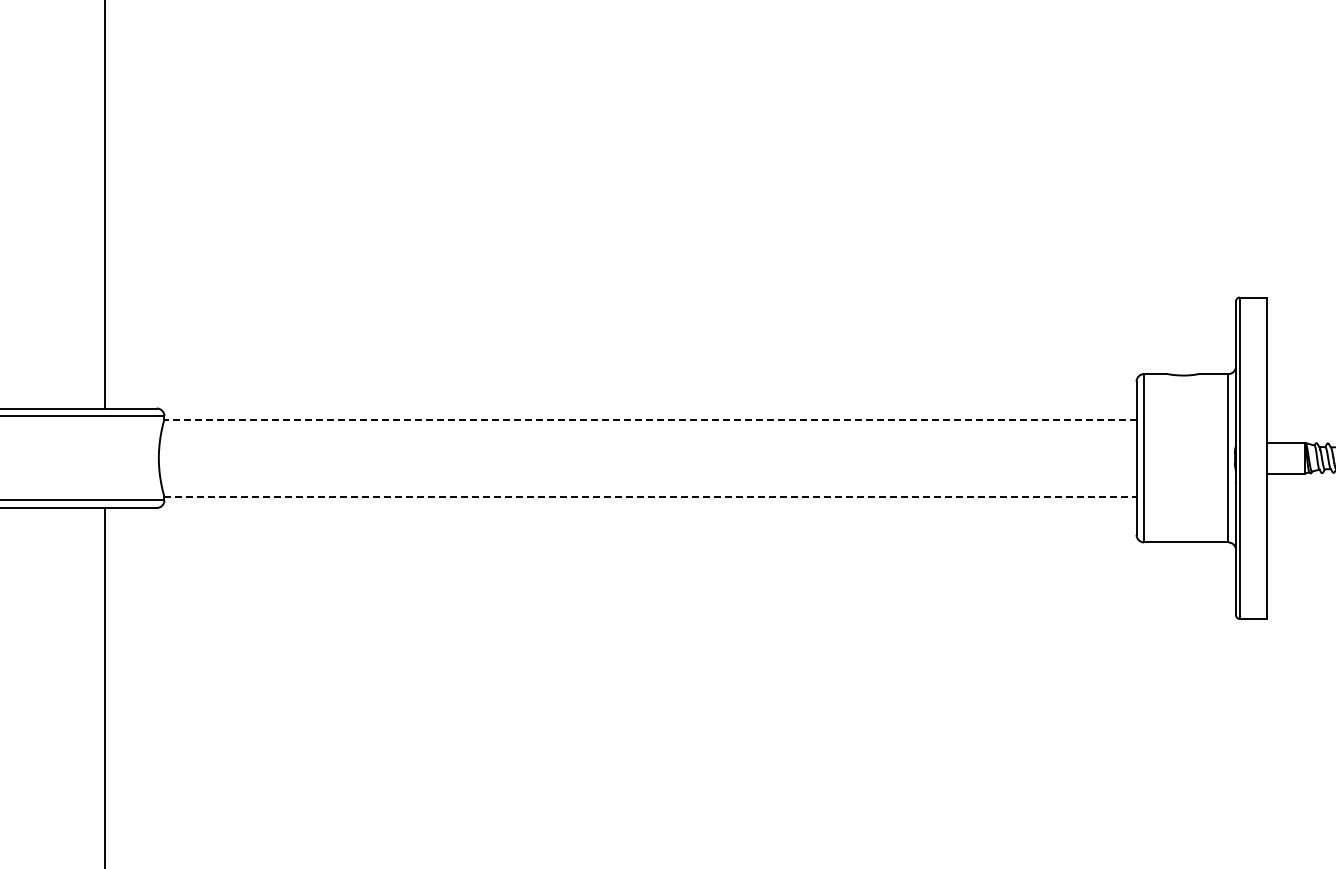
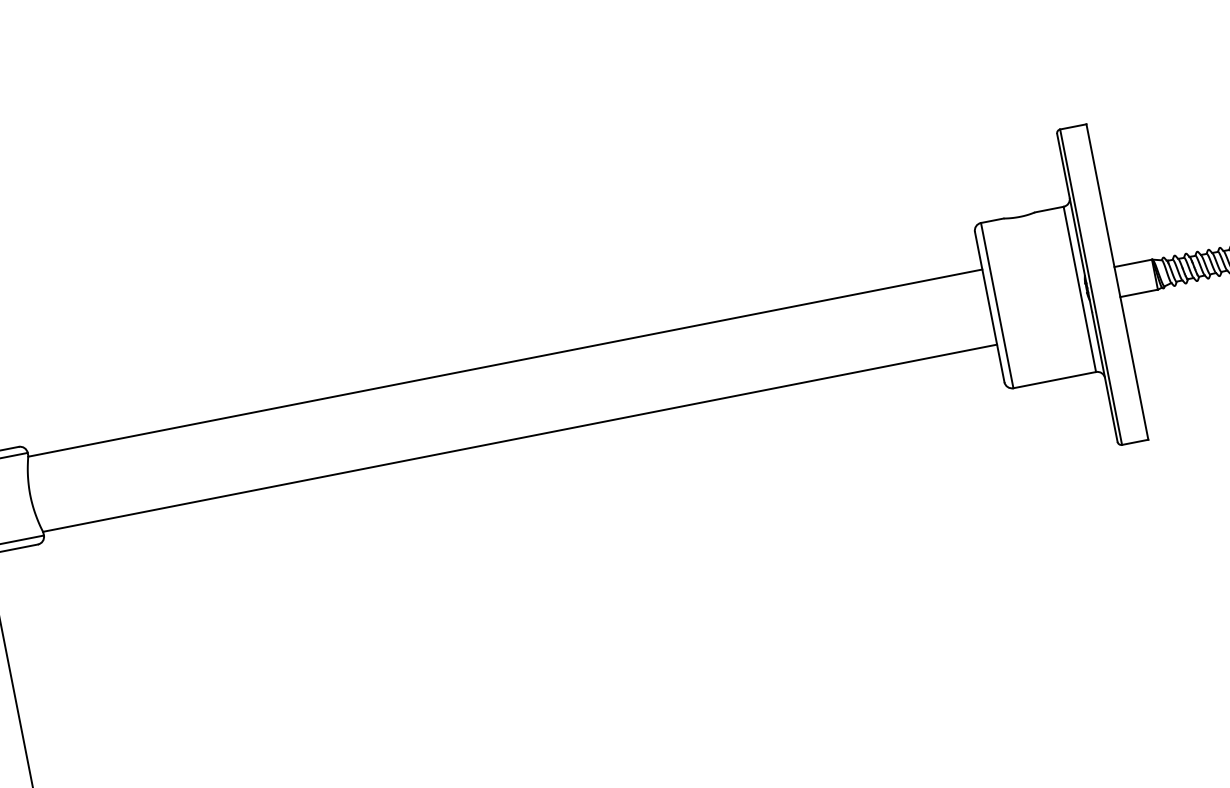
line: (649, 419) -> (504, 362), dashed -> solid
line: (650, 496) -> (520, 438), dashed -> solid

